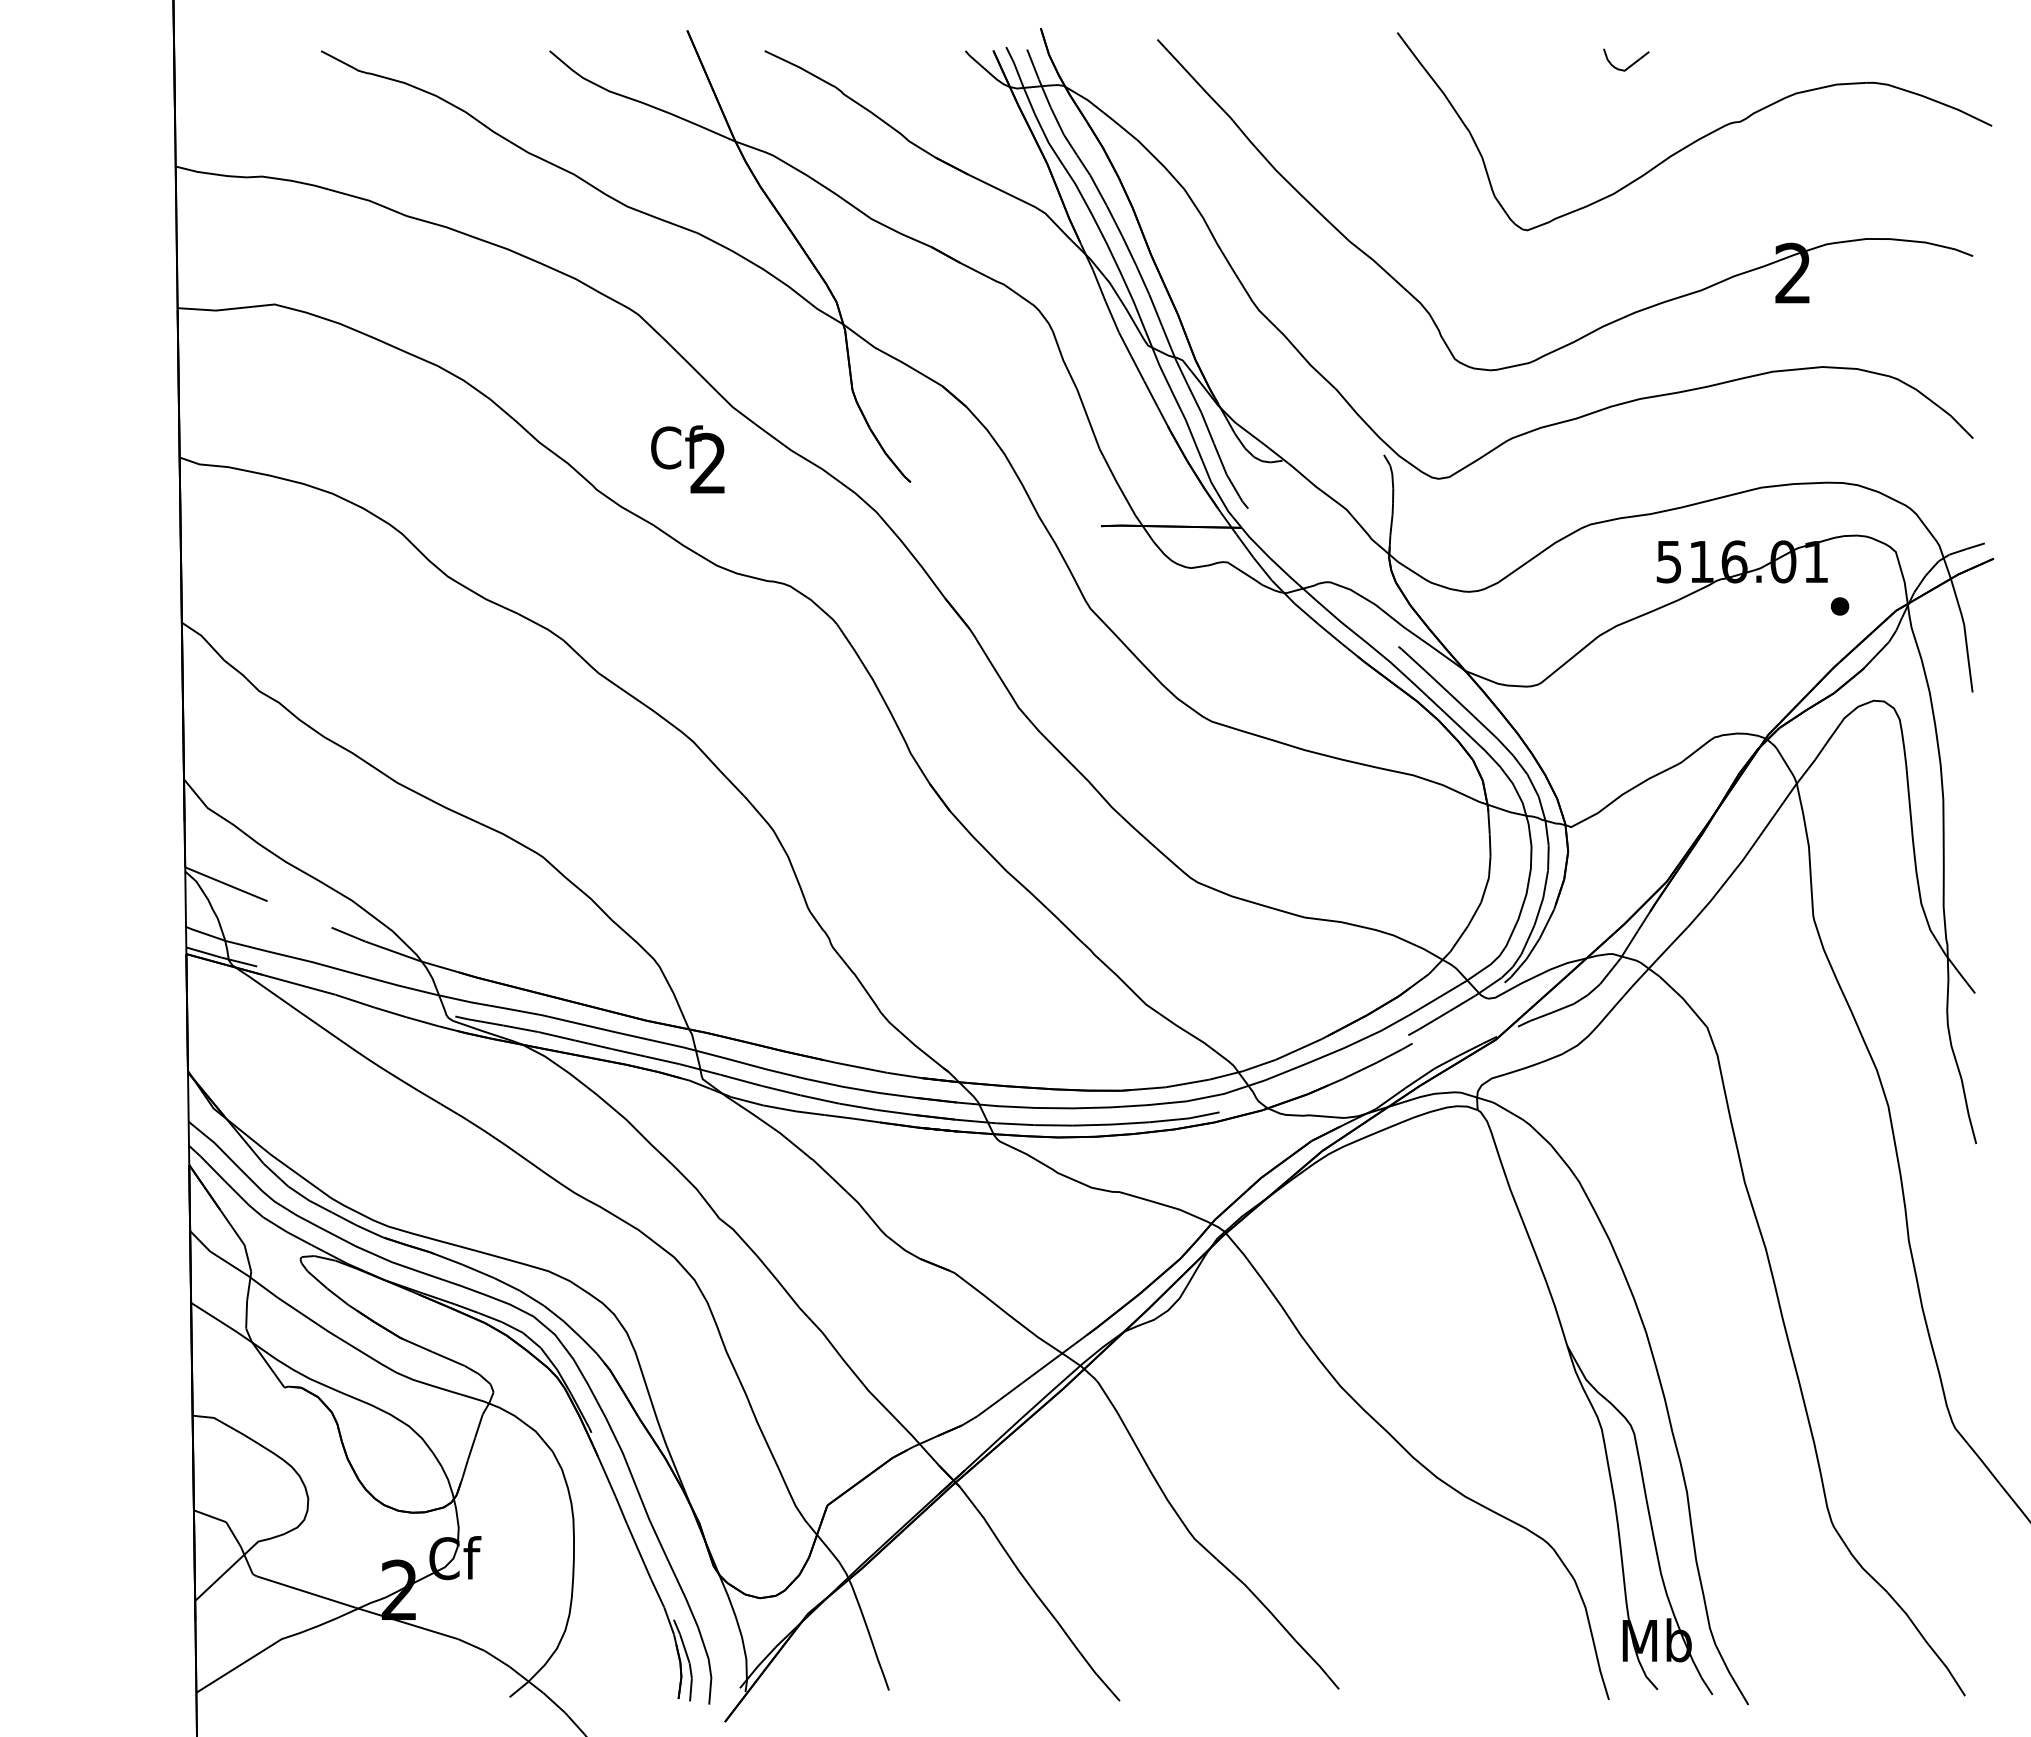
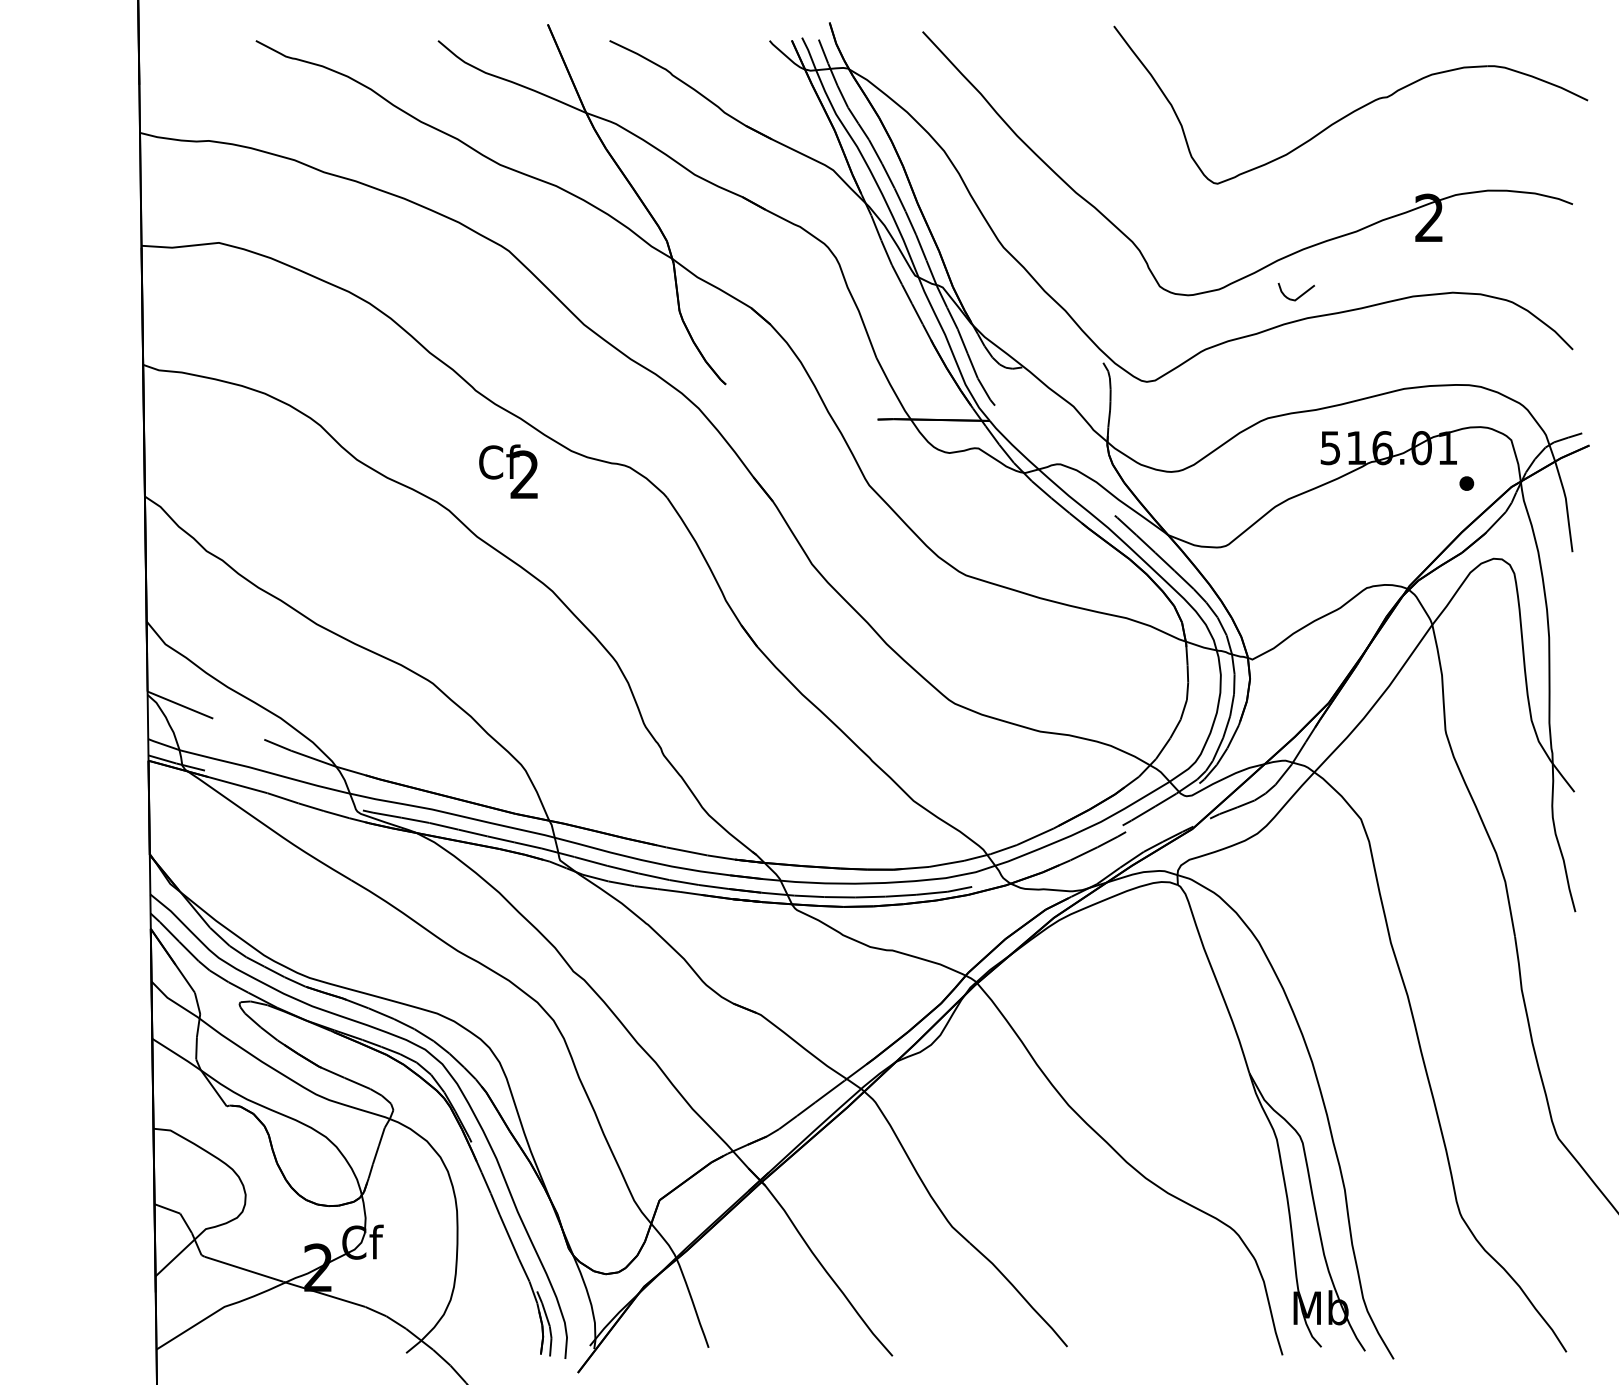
curve: (1629, 65) -> (1298, 296), moved
text: (687, 459) -> (508, 471), moved

